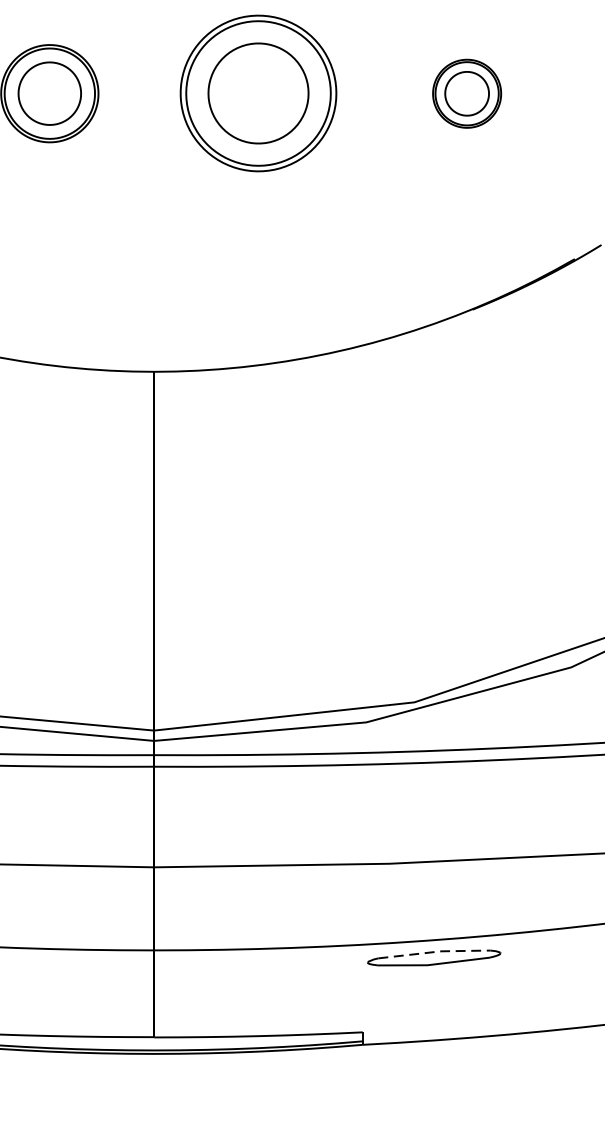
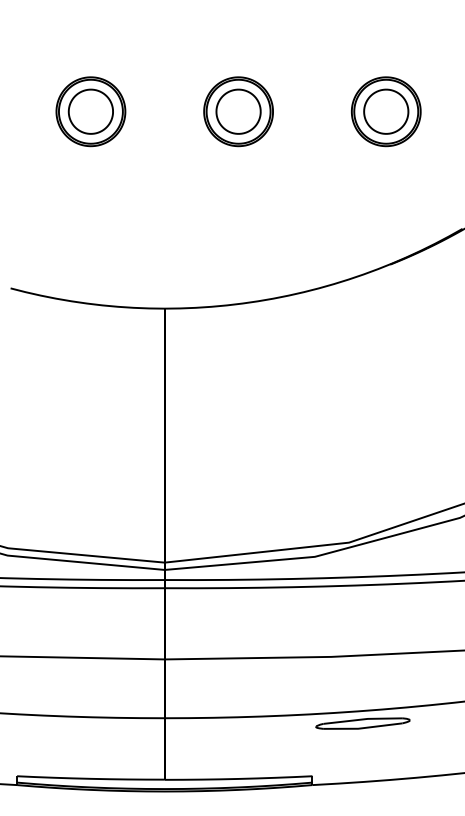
part: (258, 93) -> (238, 111), size x0.62
part: (467, 93) -> (386, 111), size x1.43
line: (434, 952) -> (363, 719), dashed -> solid

